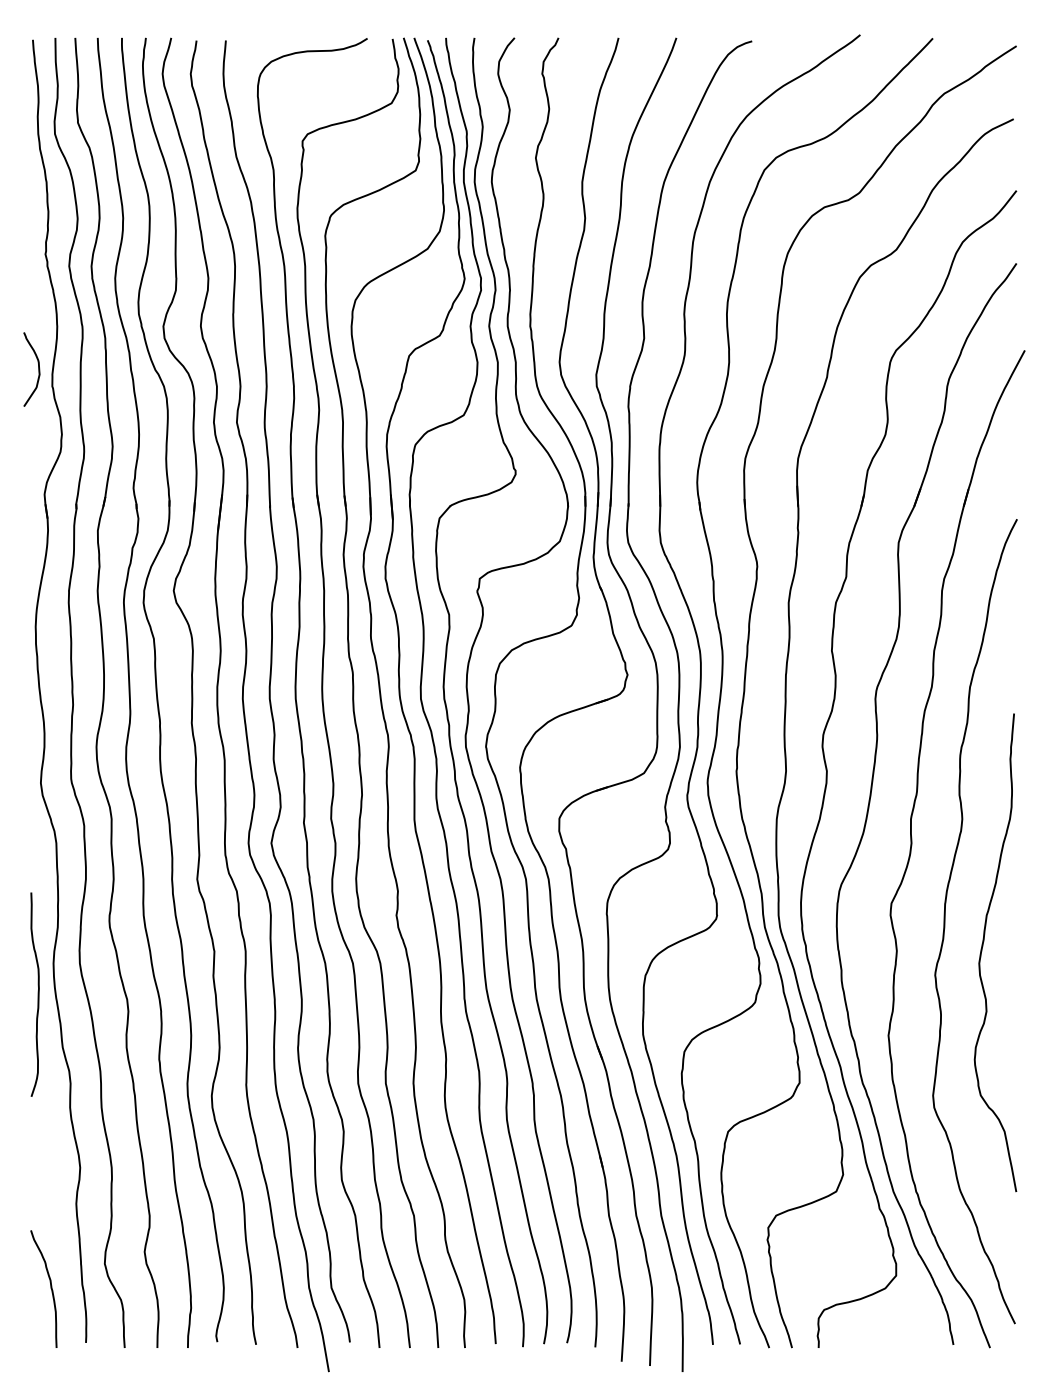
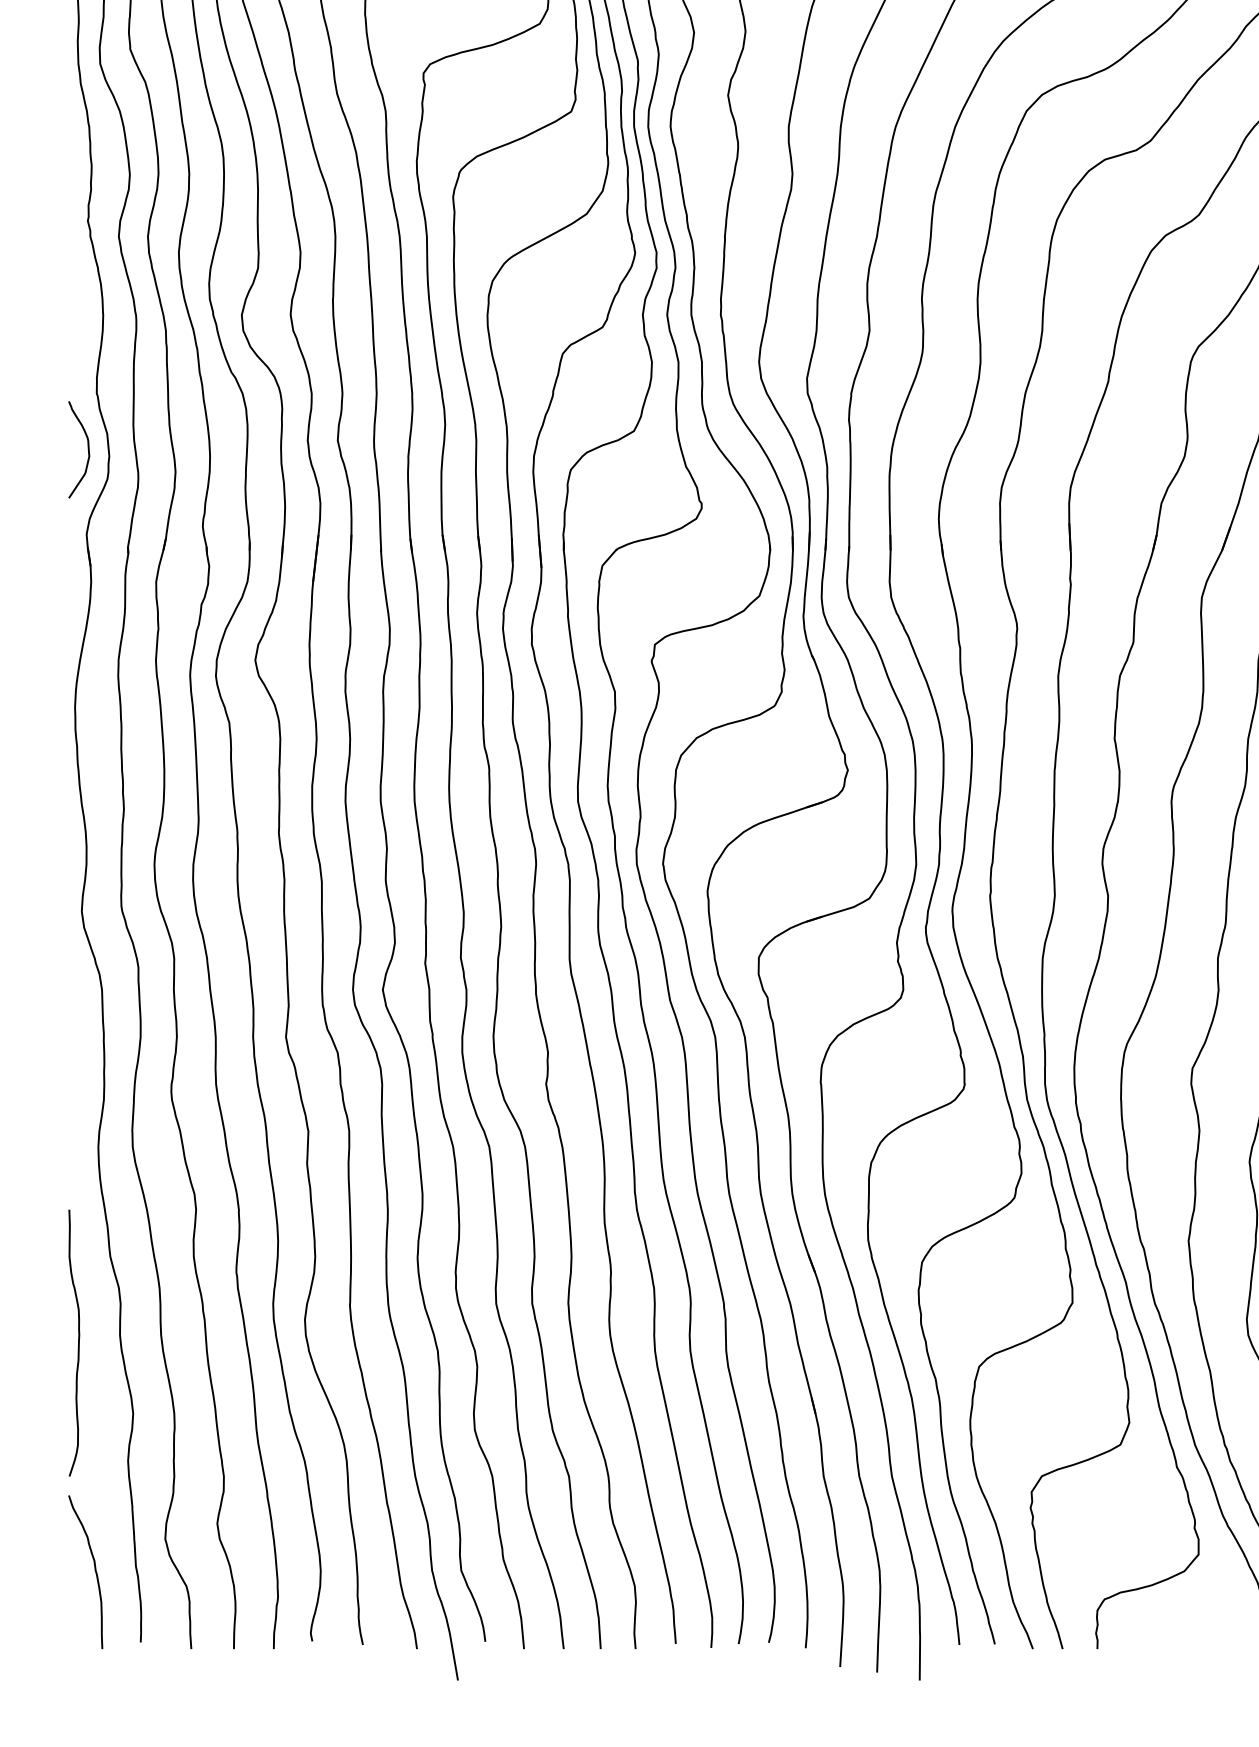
curve: (38, 369) -> (87, 449), moved
curve: (37, 994) -> (77, 1342), moved

